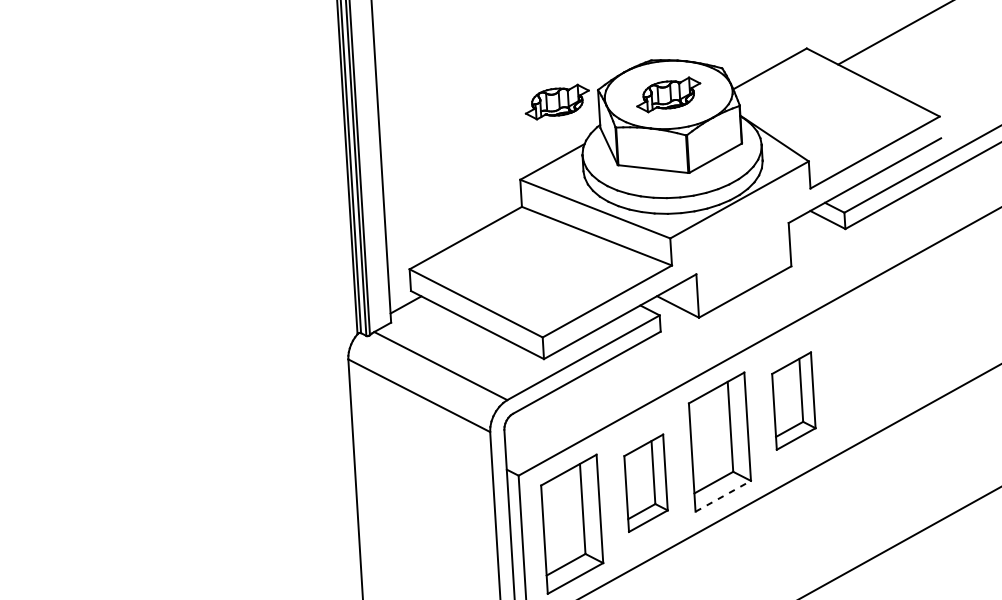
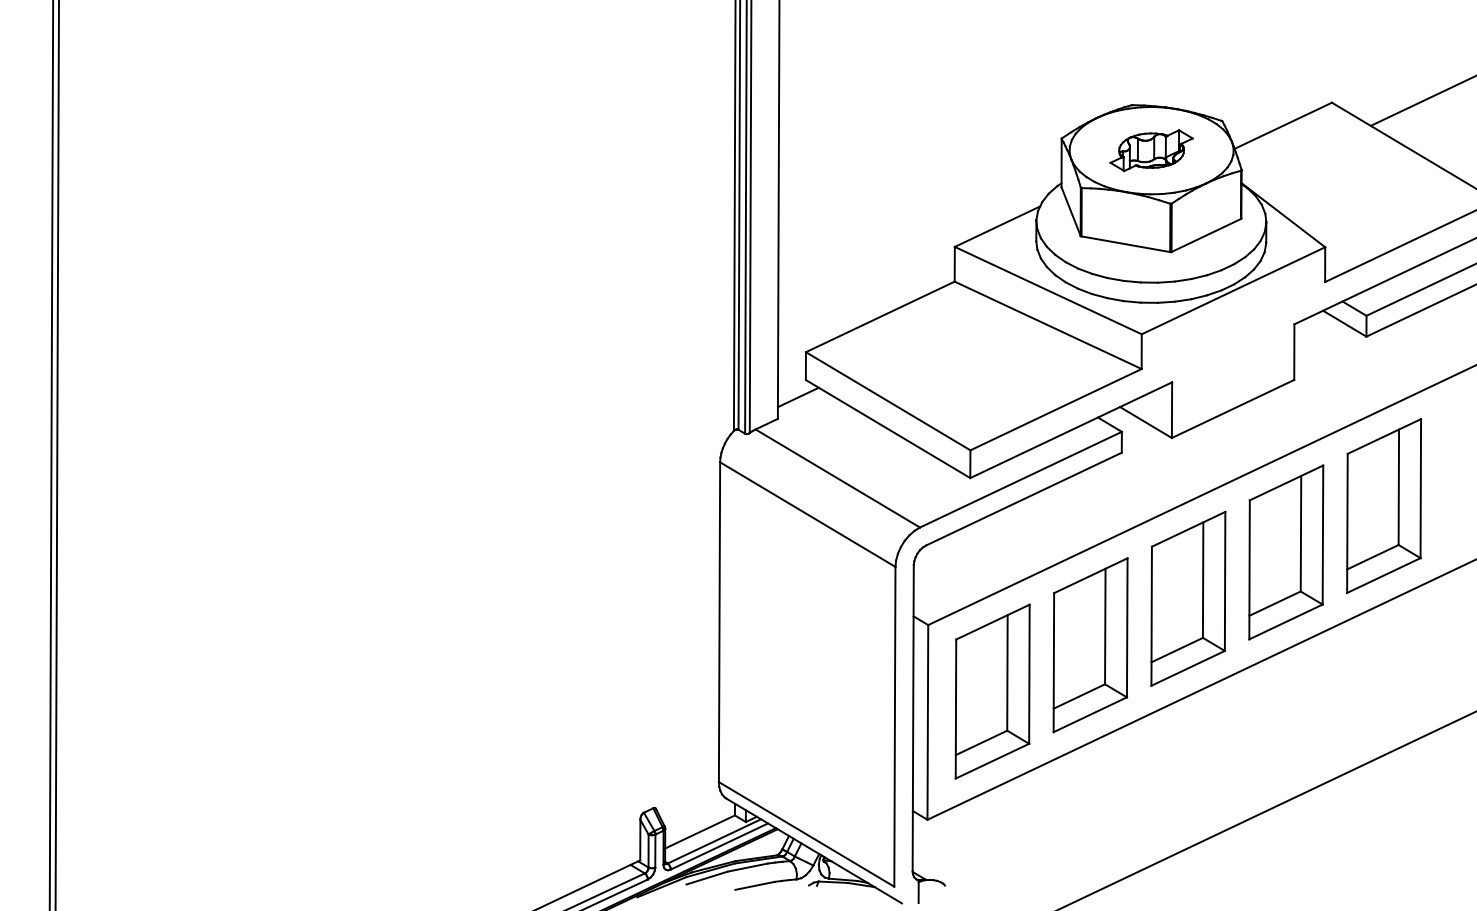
part: (557, 102) -> (1008, 150), removed
part: (867, 359) -> (1384, 505), added
part: (794, 401) -> (1286, 552), size x1.43
part: (646, 483) -> (1090, 645), size x1.43
line: (723, 496) -> (1188, 668), dashed -> solid

